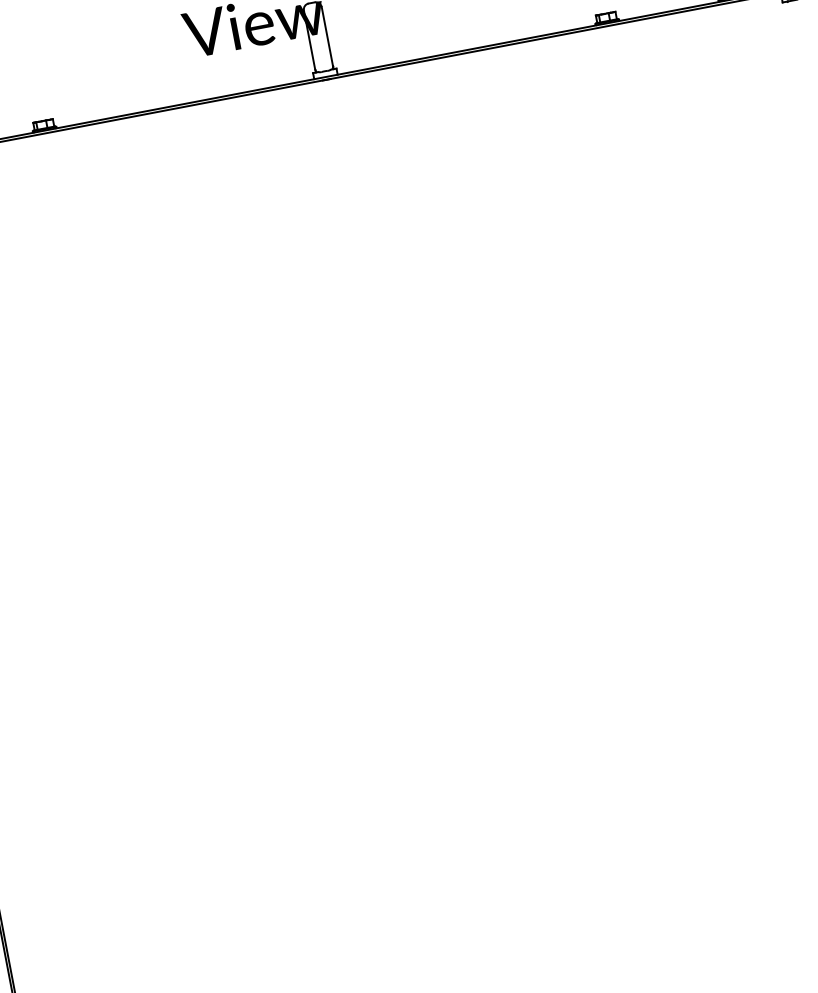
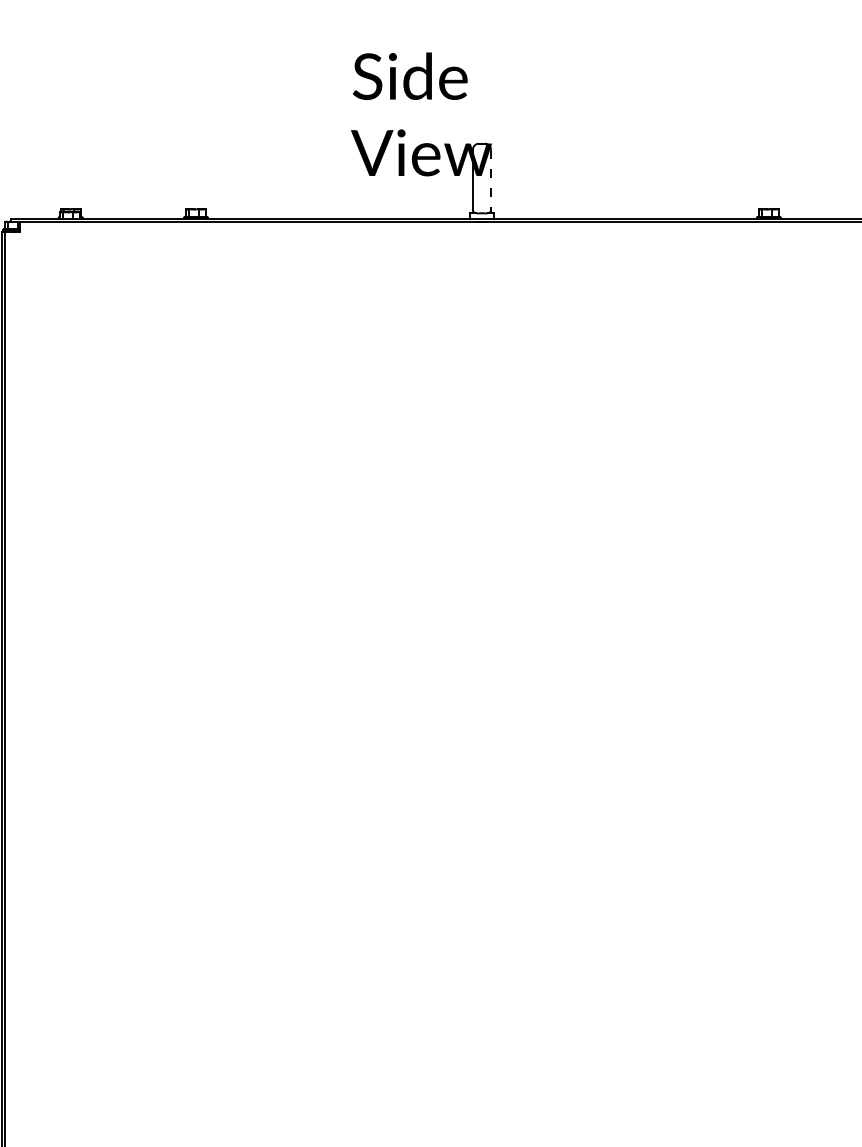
line: (327, 36) -> (491, 179), solid -> dashed

